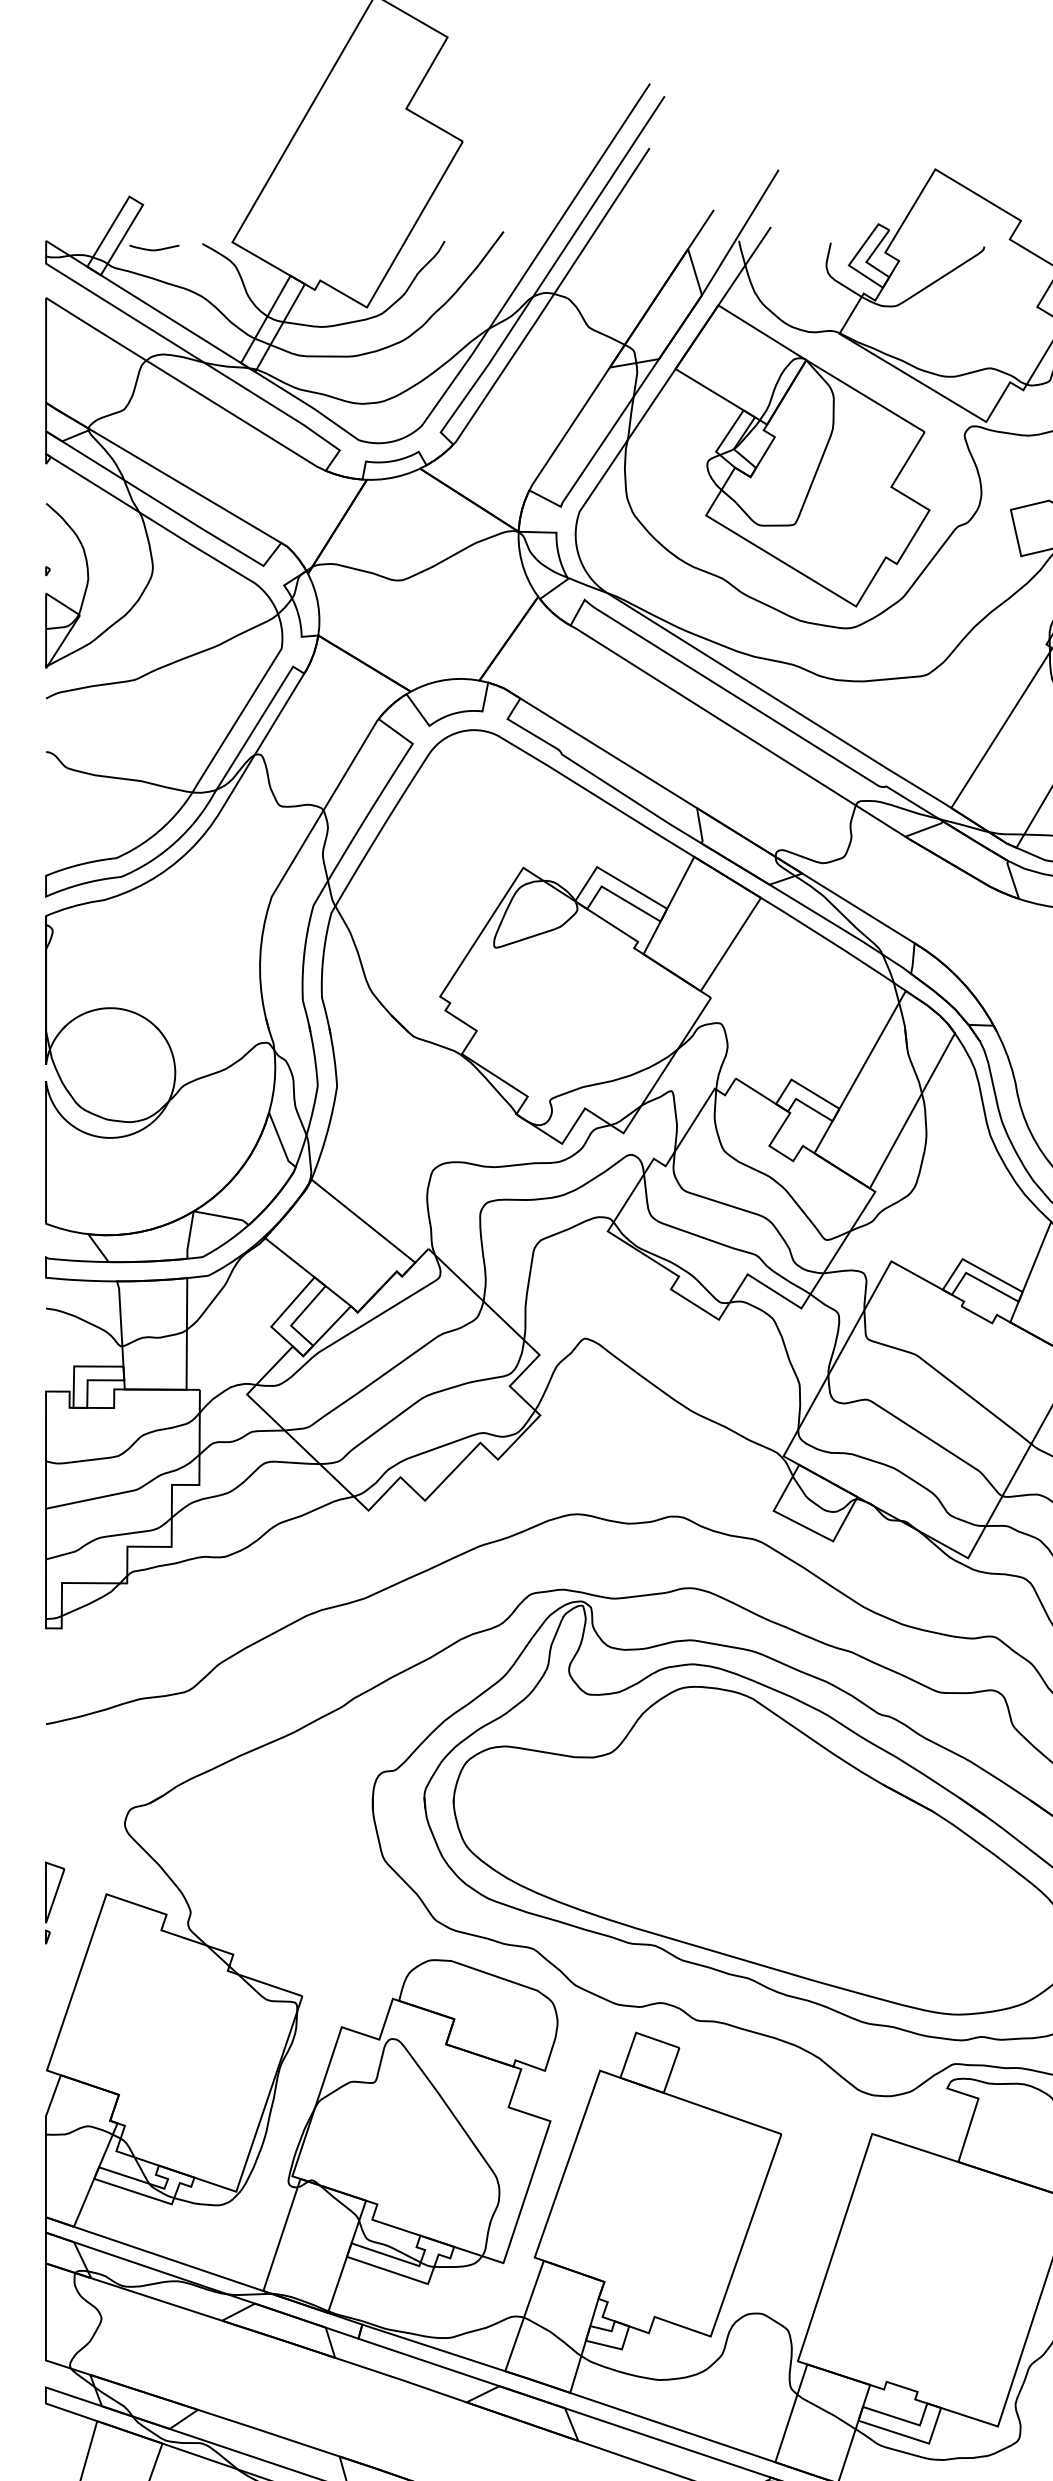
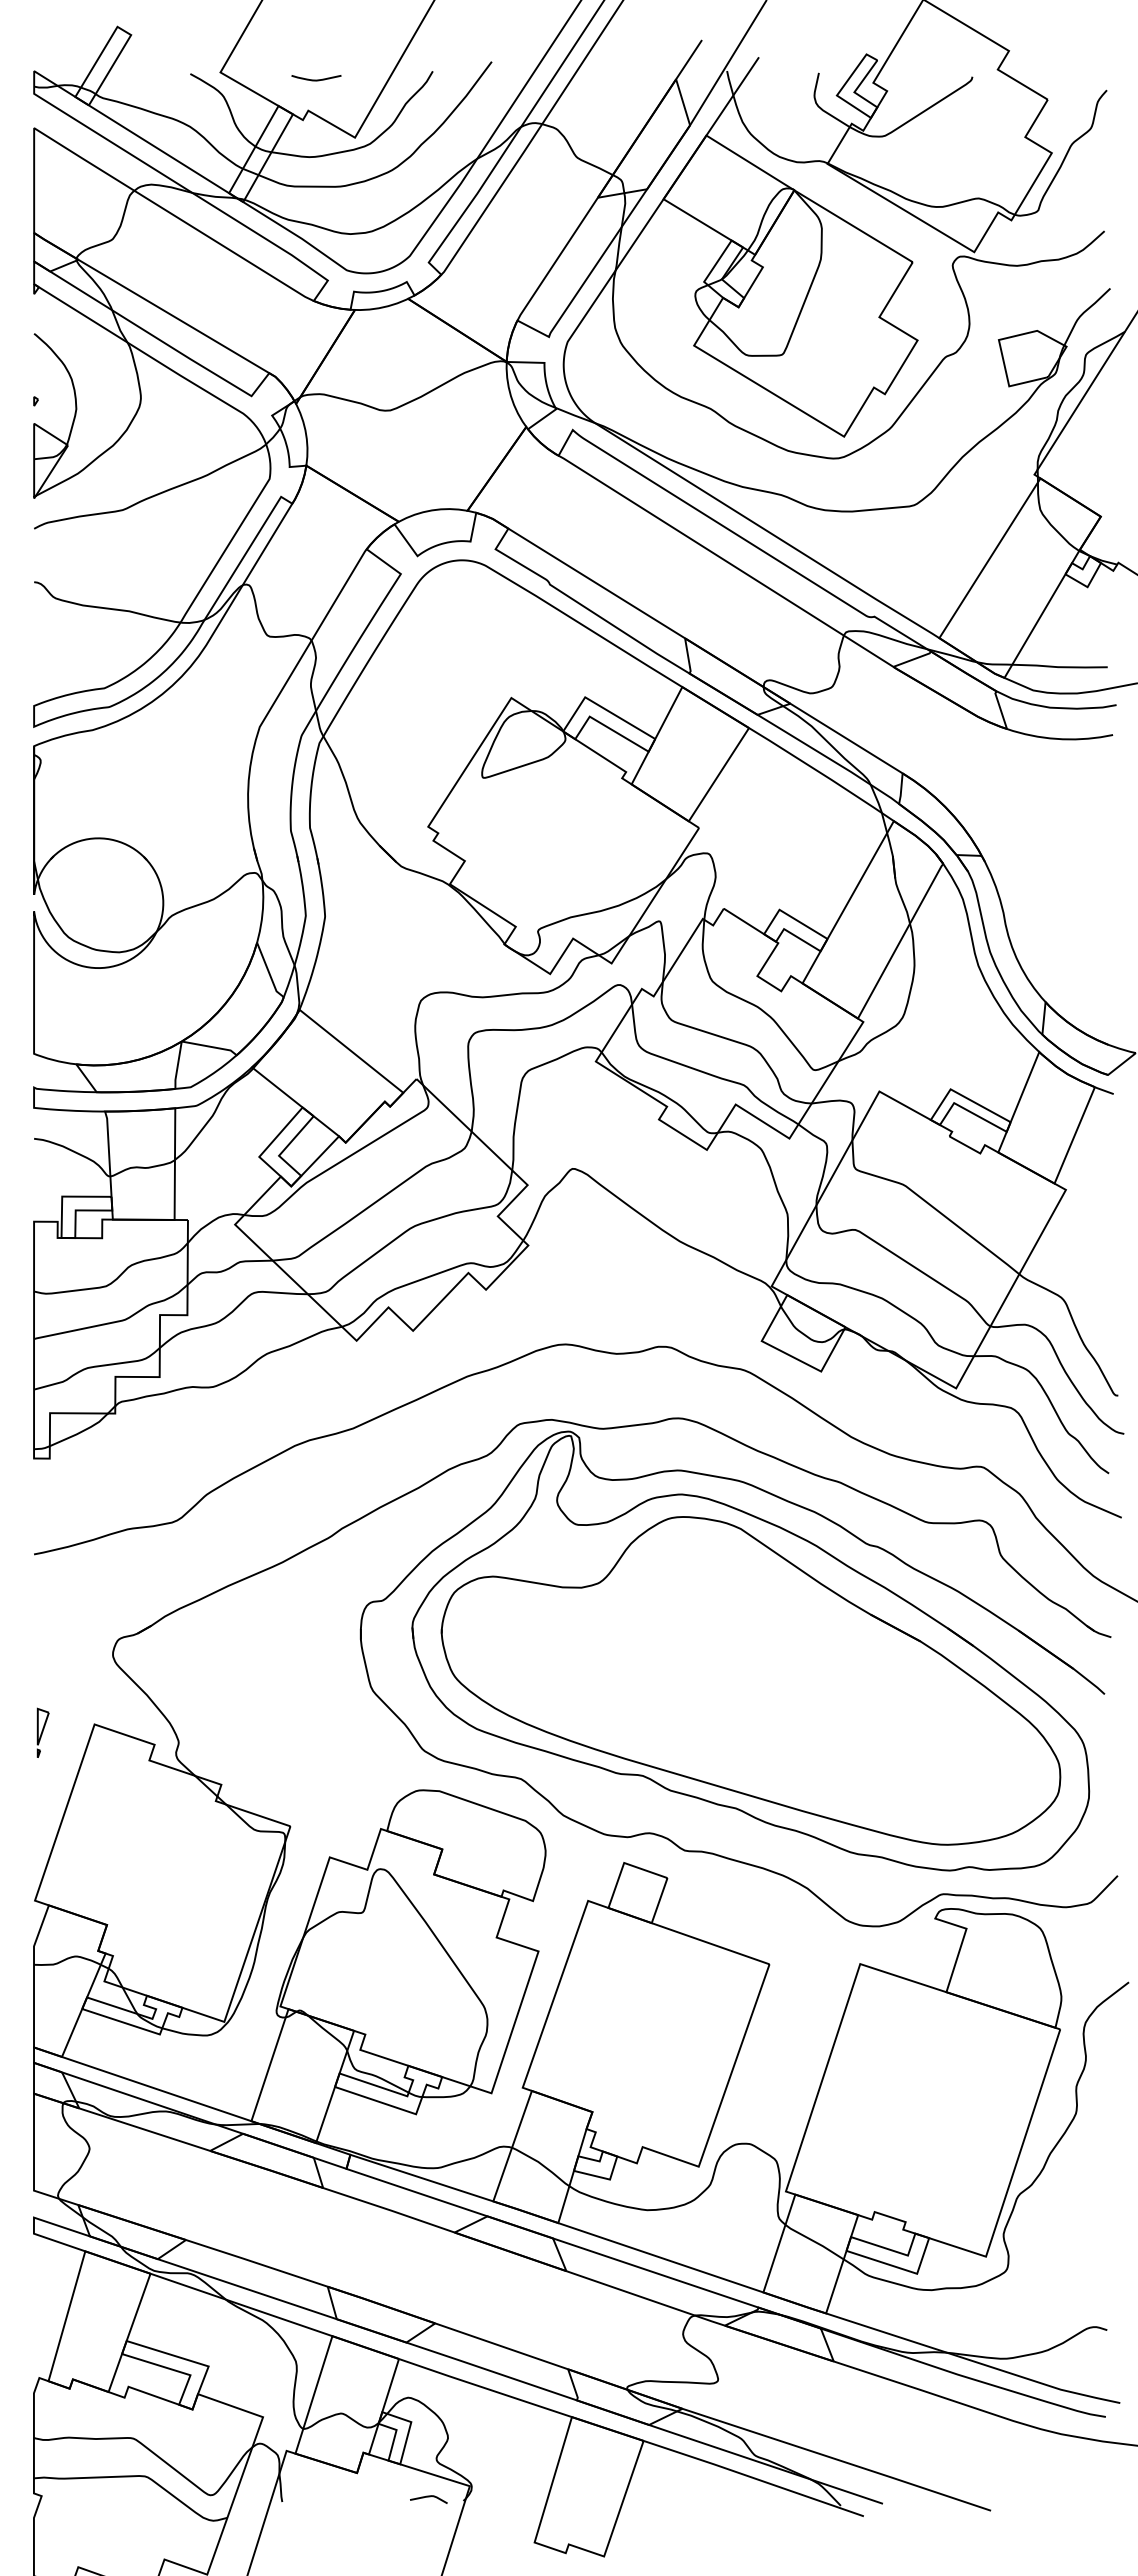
curve: (154, 249) -> (316, 79), moved
part: (55, 1902) -> (43, 1732), size x0.6

